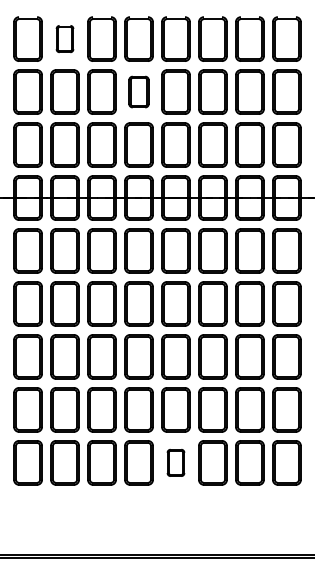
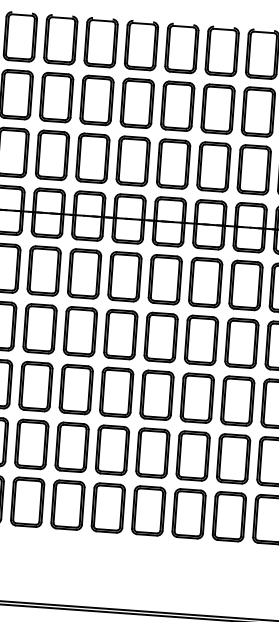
part: (64, 38) -> (60, 39), size x1.67
part: (138, 91) -> (136, 102), size x1.43
part: (175, 462) -> (148, 510), size x1.67

